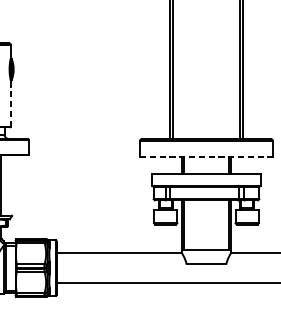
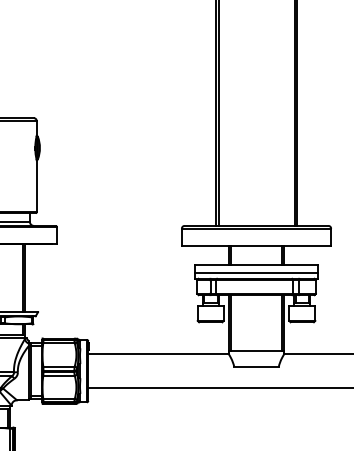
line: (10, 102) -> (36, 185), dashed -> solid
line: (206, 157) -> (256, 246), dashed -> solid
line: (206, 181) -> (256, 273), added

